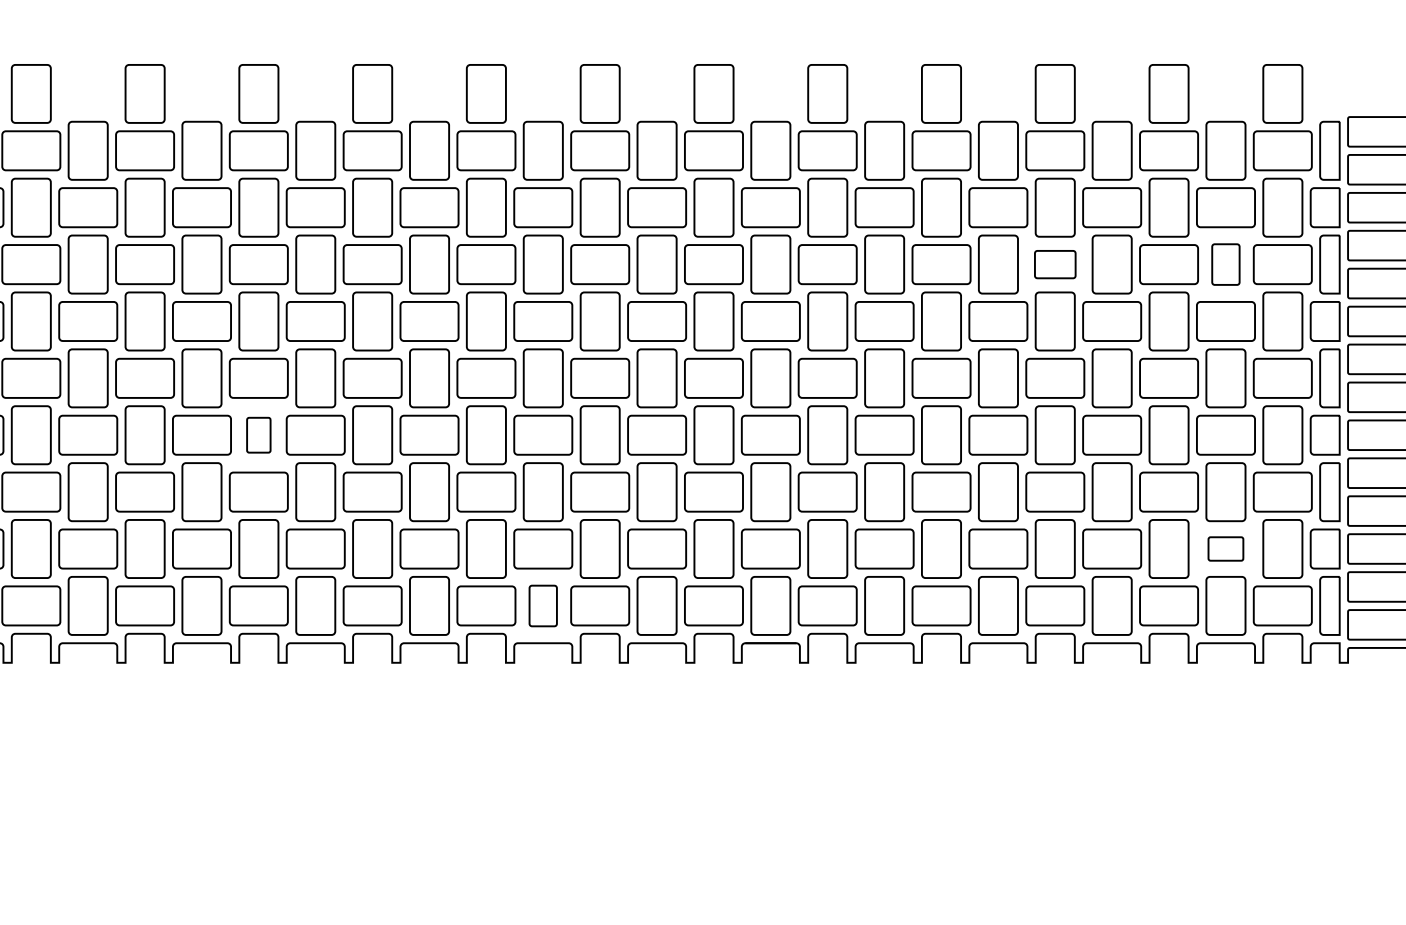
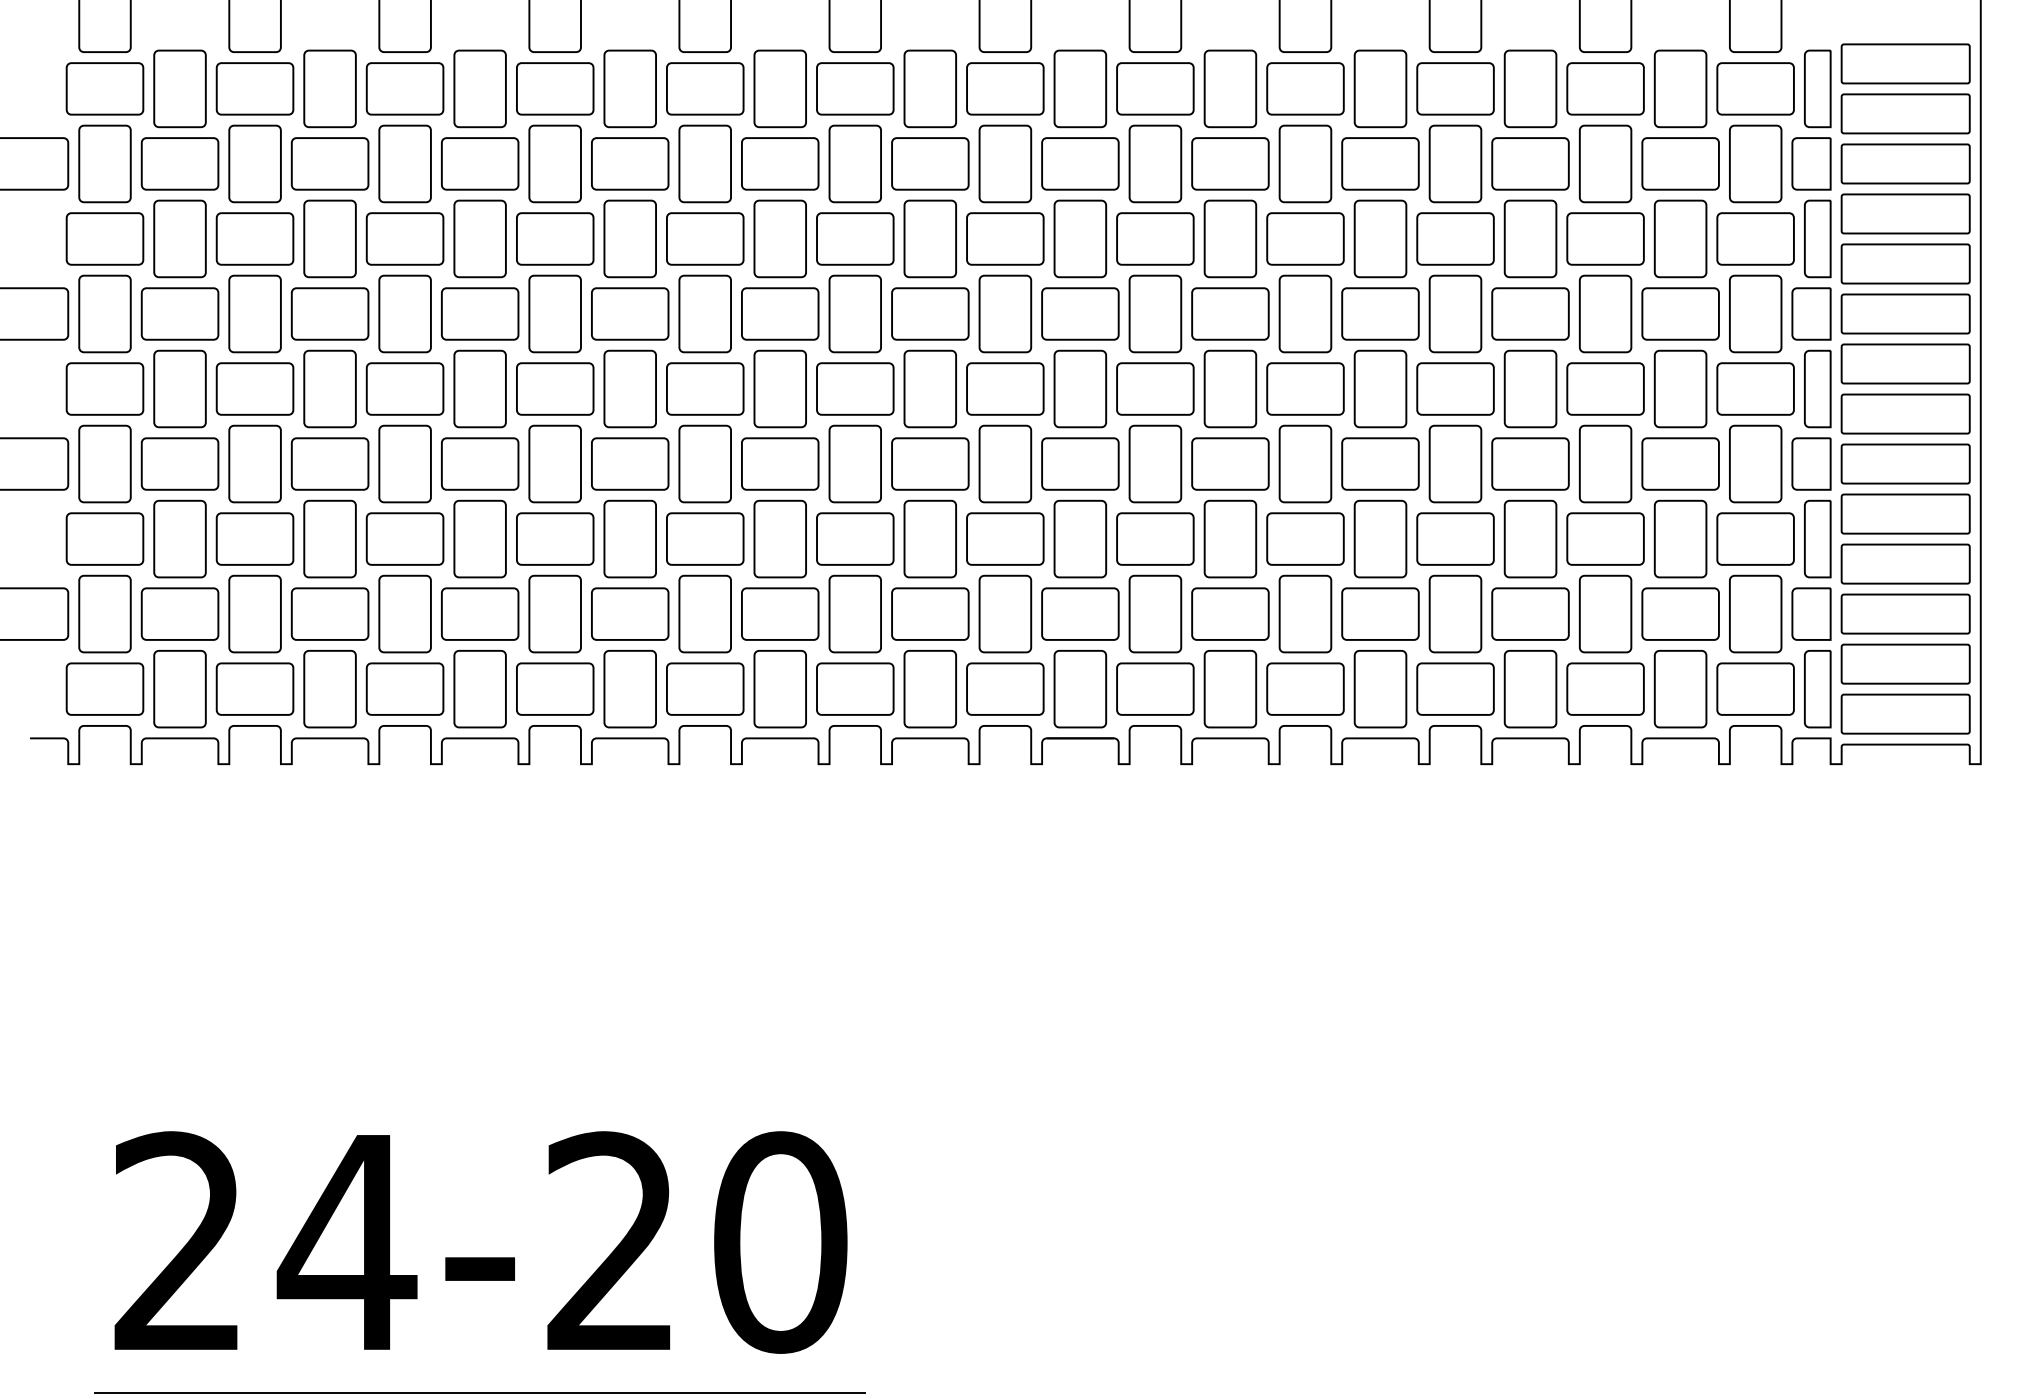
part: (1055, 264) -> (1455, 238), size x1.43
part: (1225, 264) -> (1680, 238), size x1.43
part: (258, 434) -> (404, 463), size x1.67
part: (1225, 548) -> (1680, 613), size x1.67
part: (542, 606) -> (779, 689), size x1.43

